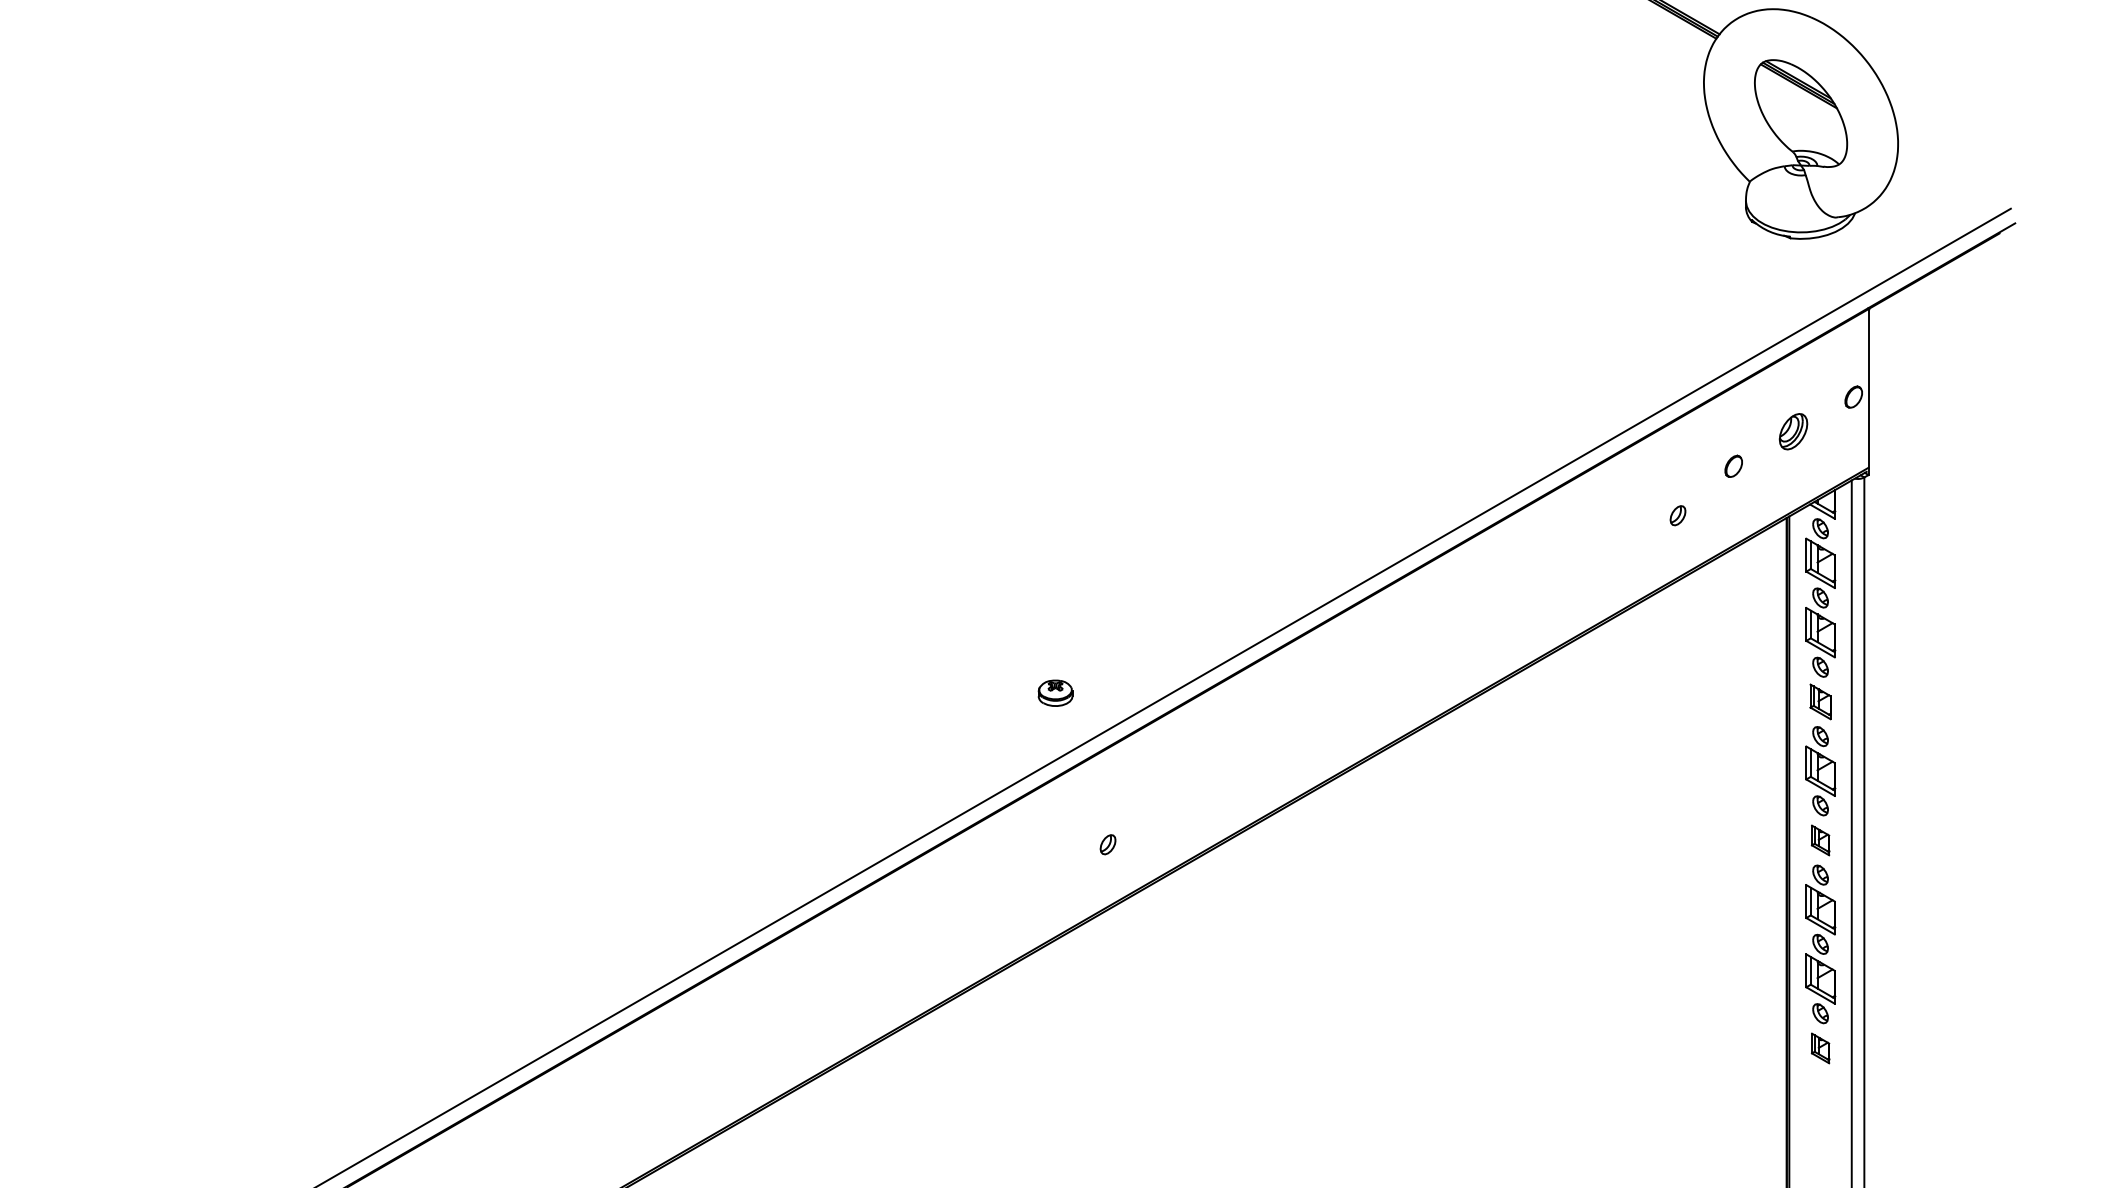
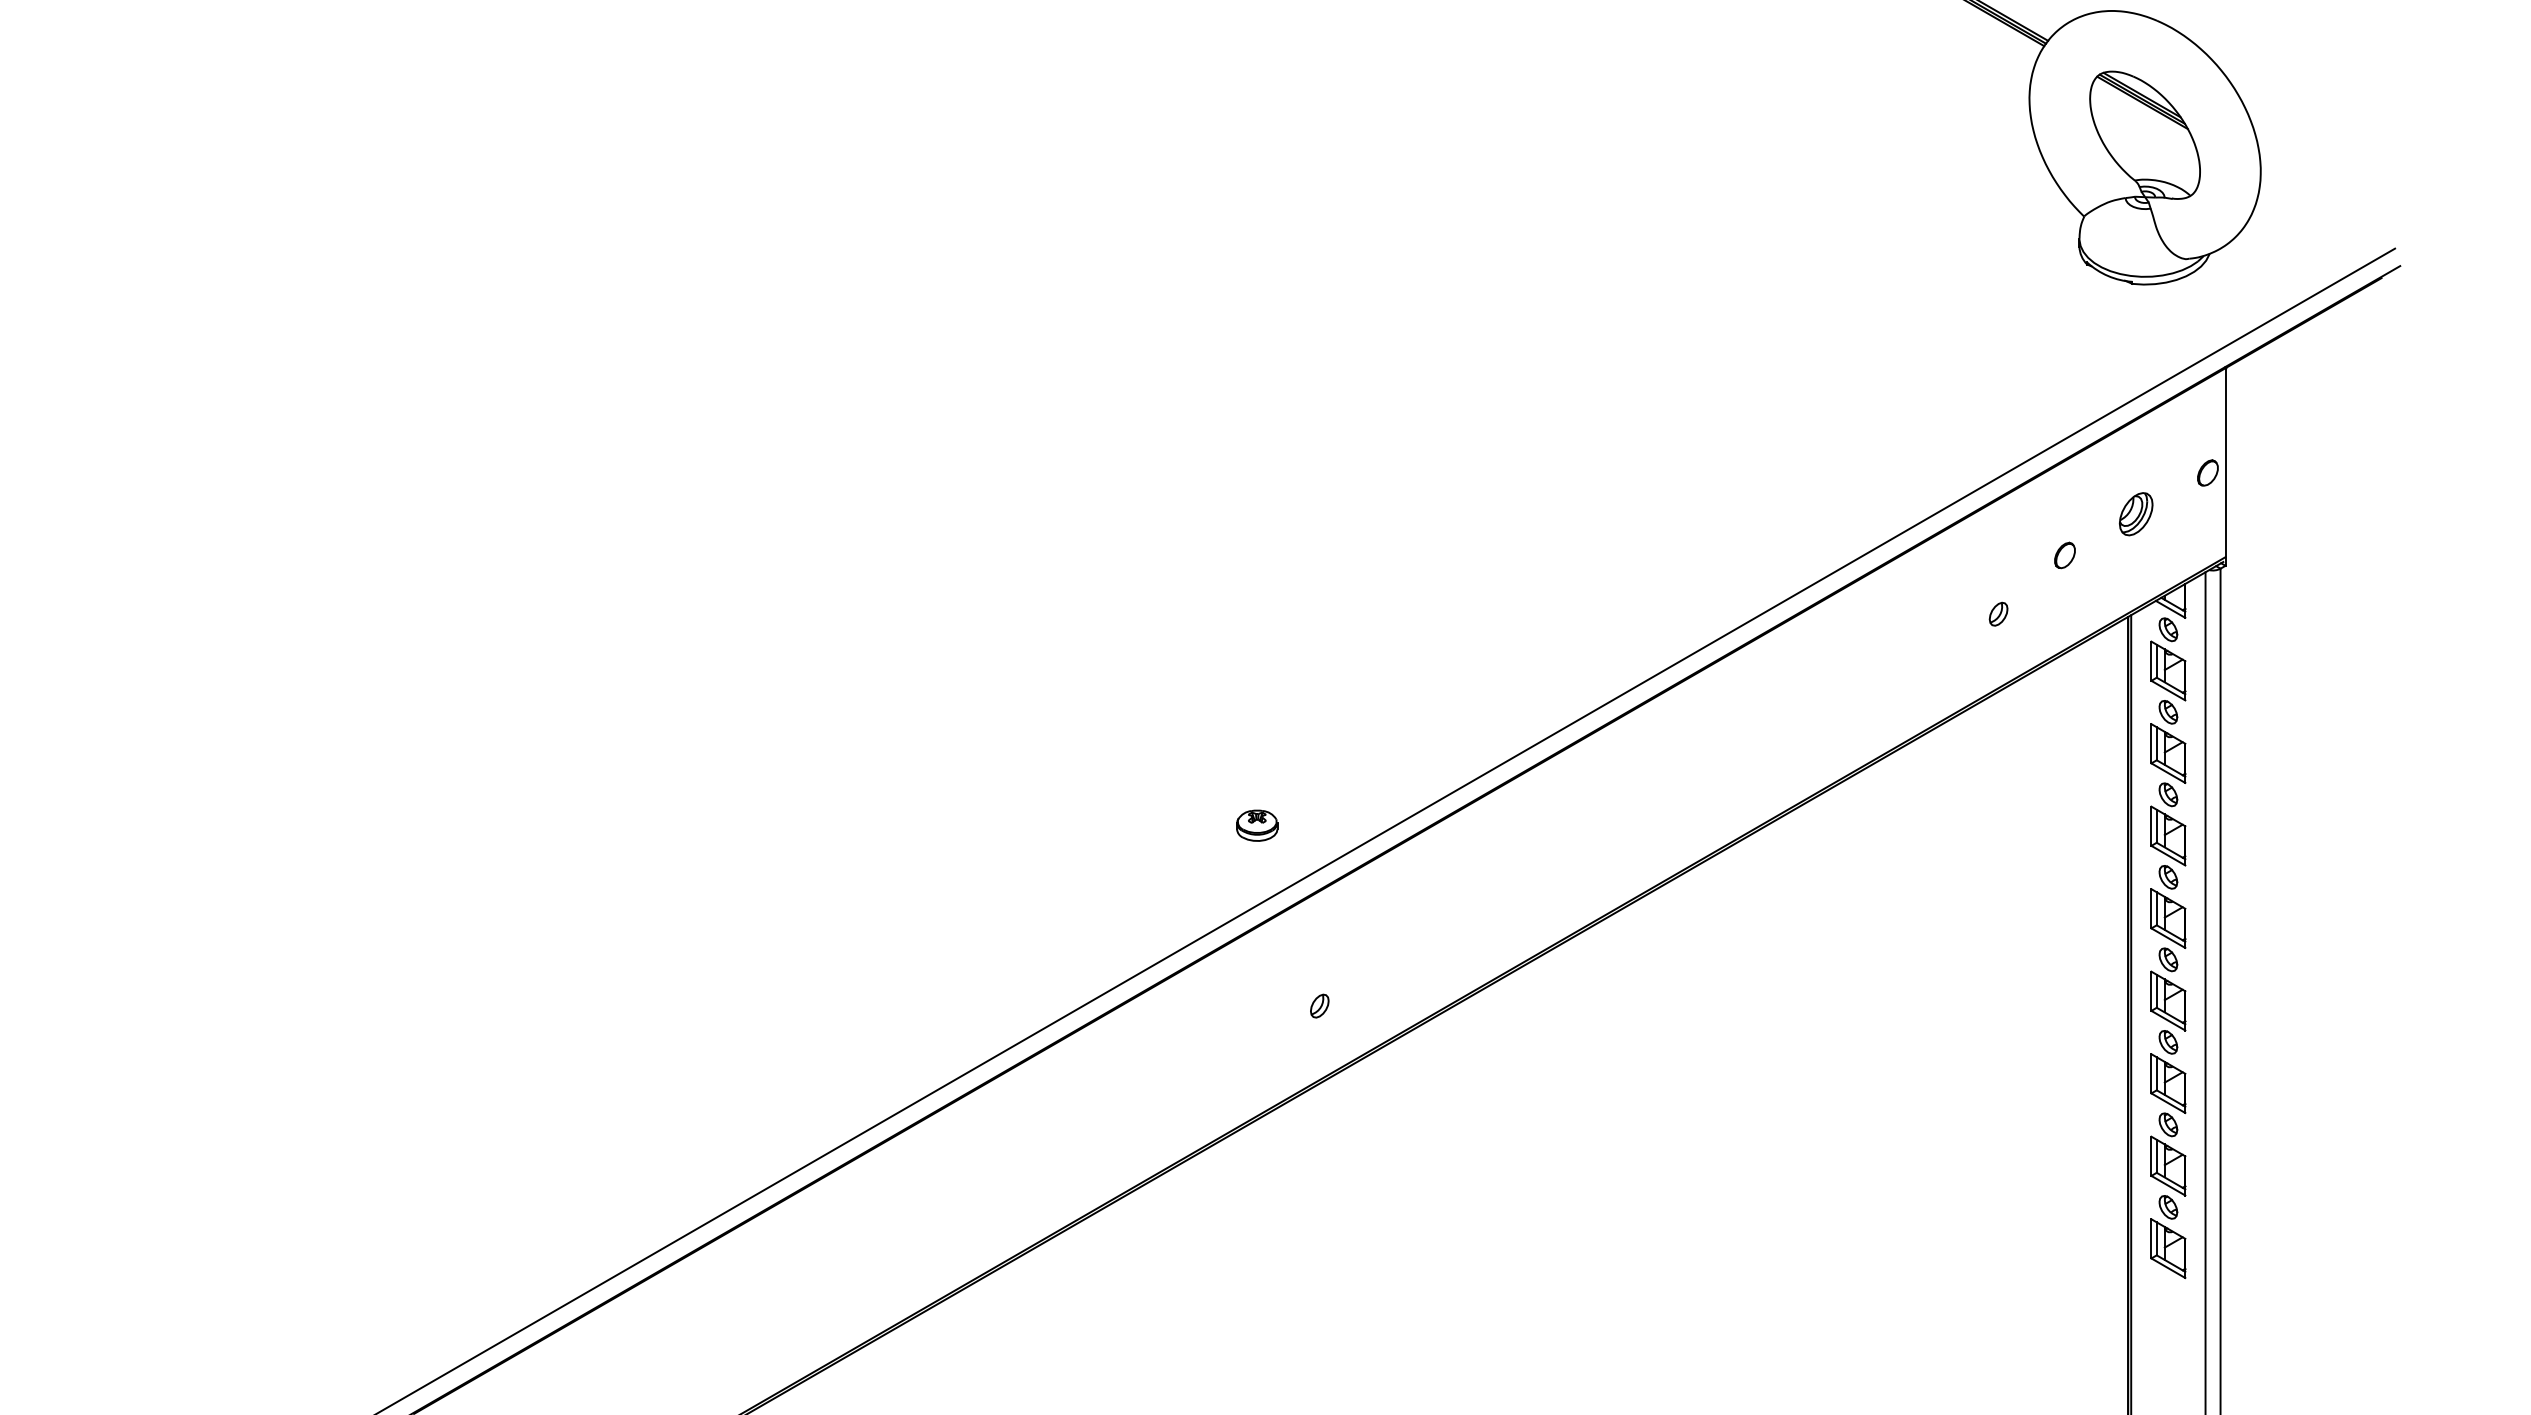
part: (1820, 701) -> (2168, 835), size x1.43
part: (1820, 840) -> (2168, 1000), size x1.67
part: (1820, 1048) -> (2168, 1248), size x1.67

